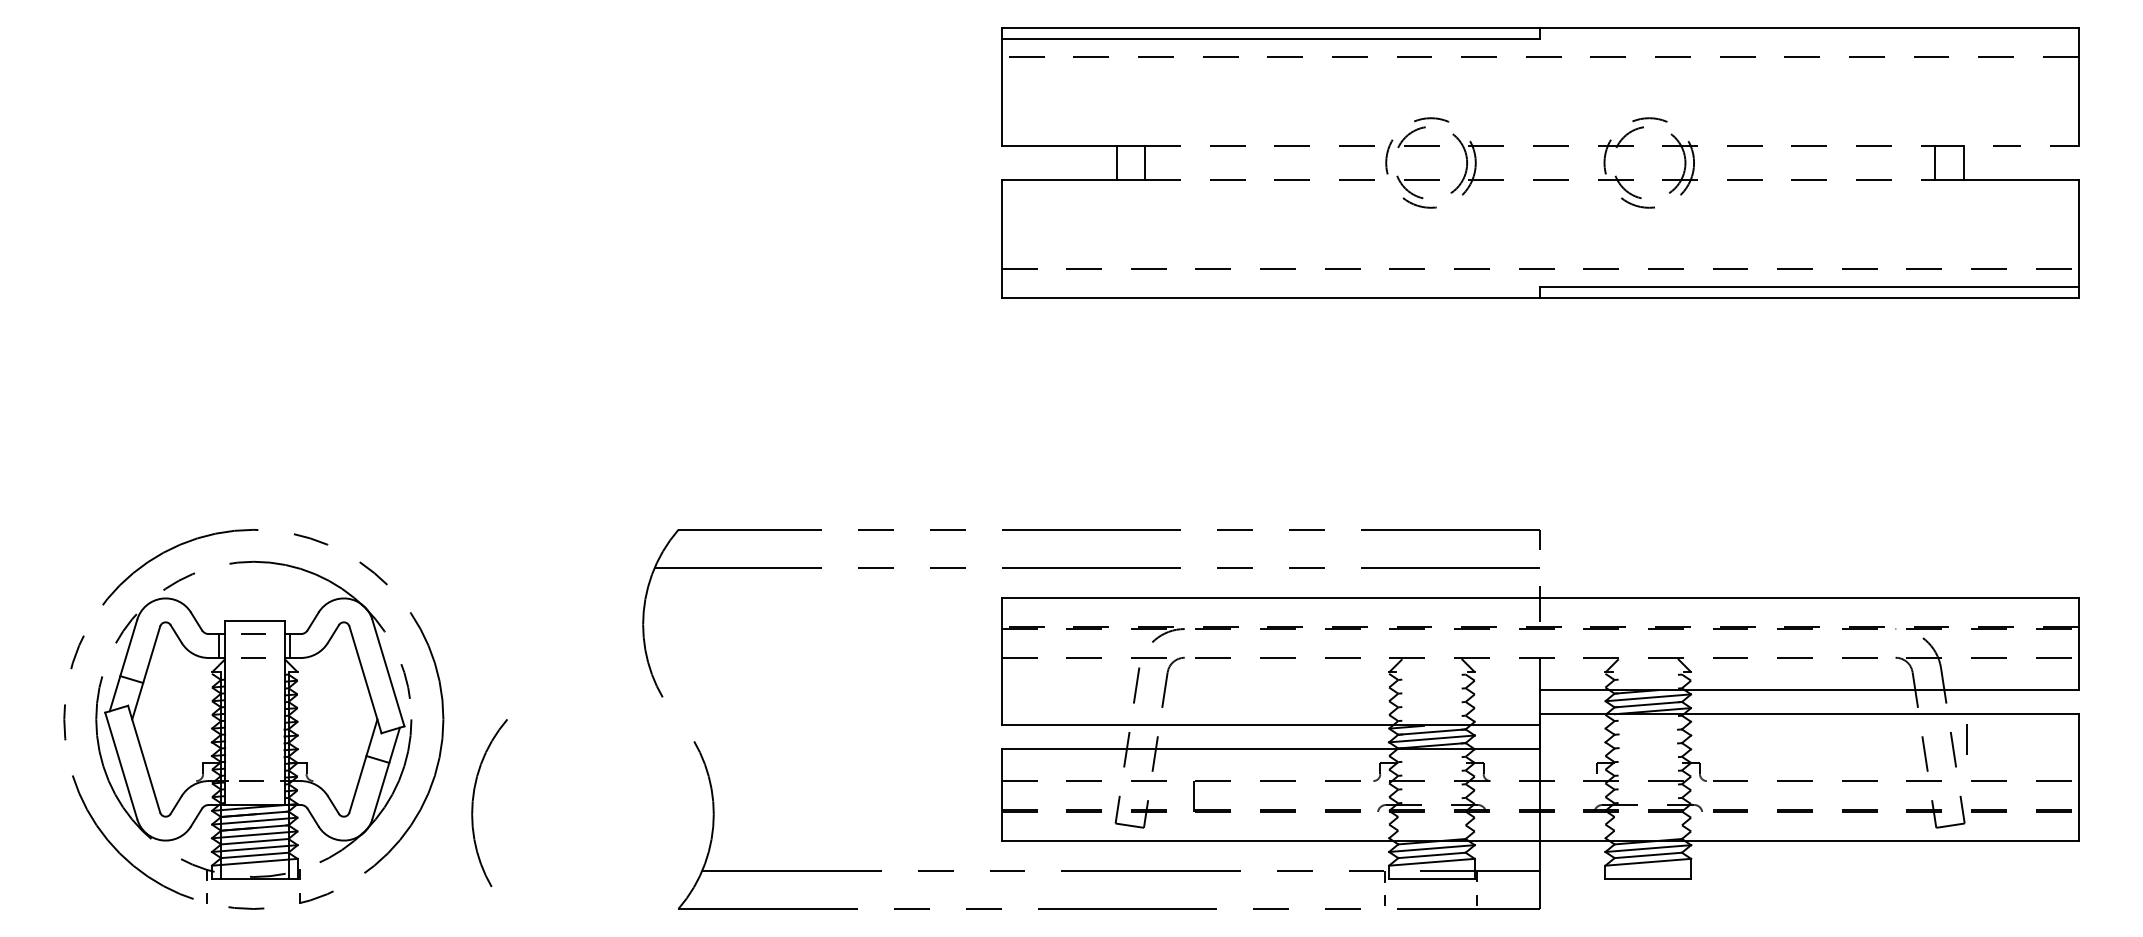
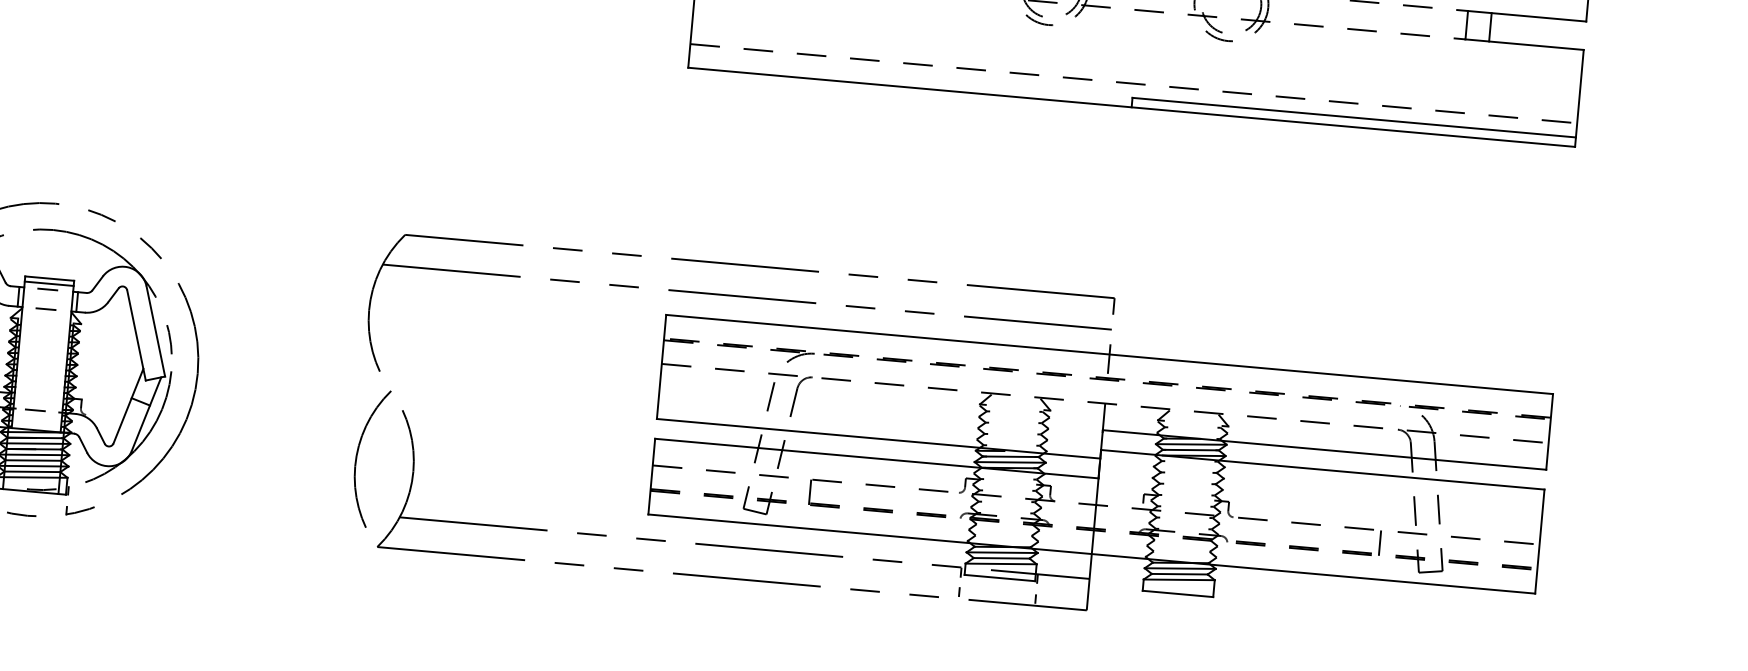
line: (2006, 145) -> (1526, 16), dashed -> solid
line: (254, 627) -> (48, 284), added
line: (1966, 739) -> (1379, 543), moved
arc: (474, 797) -> (358, 452), moved

